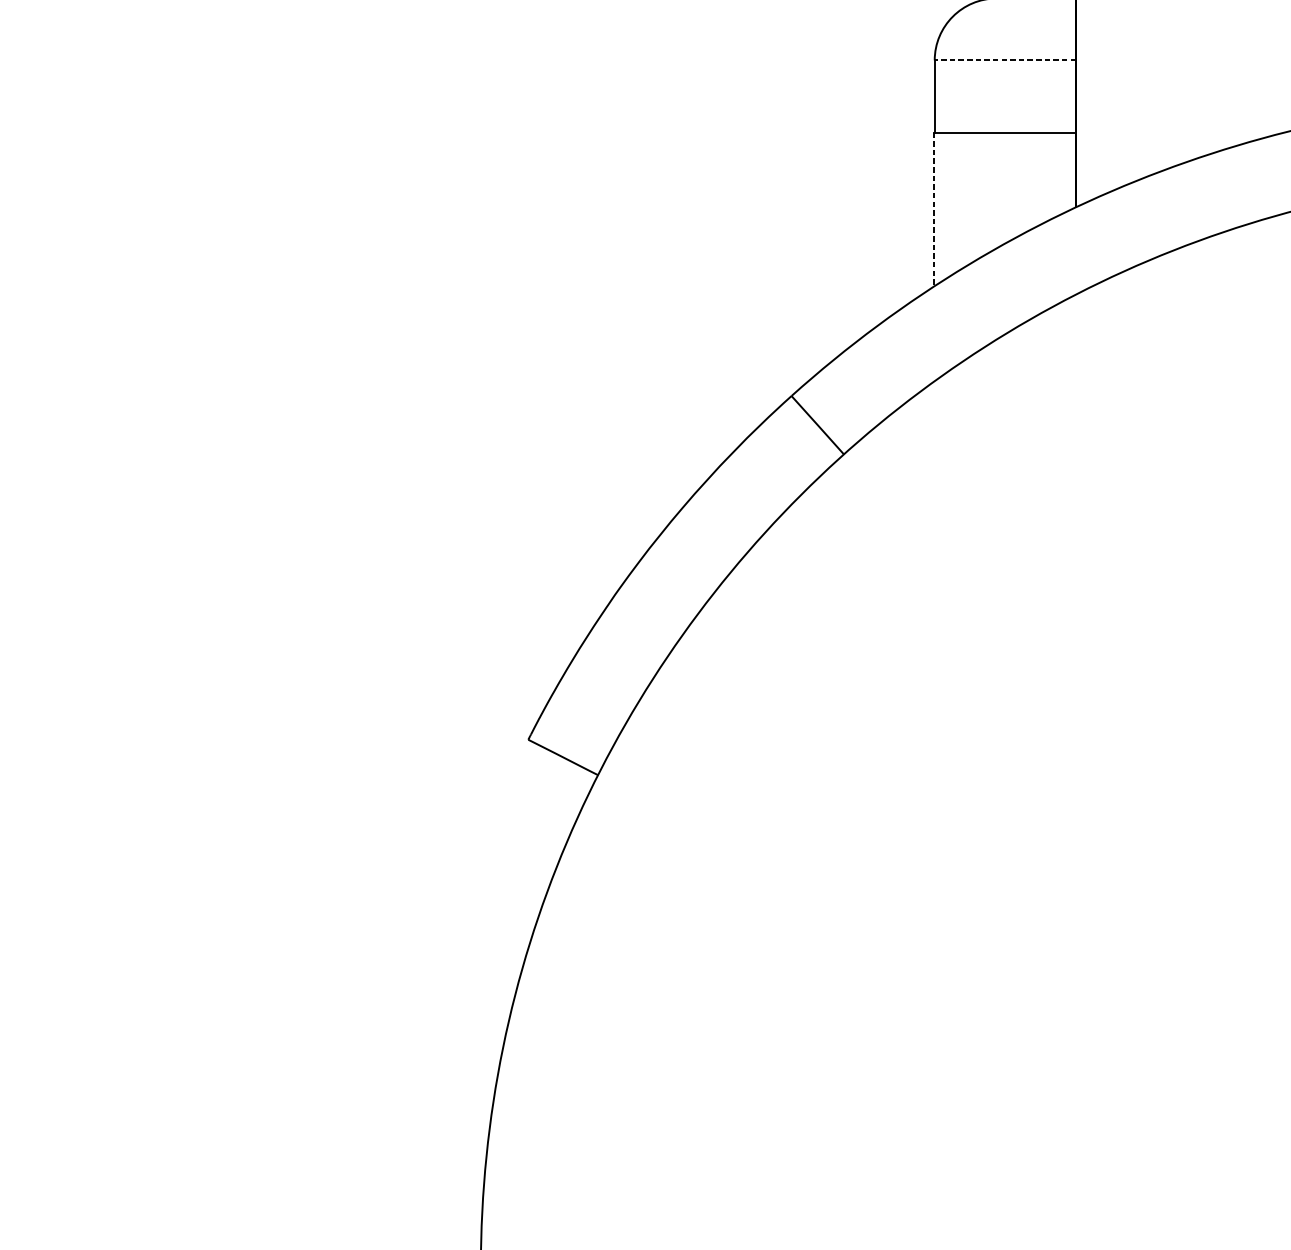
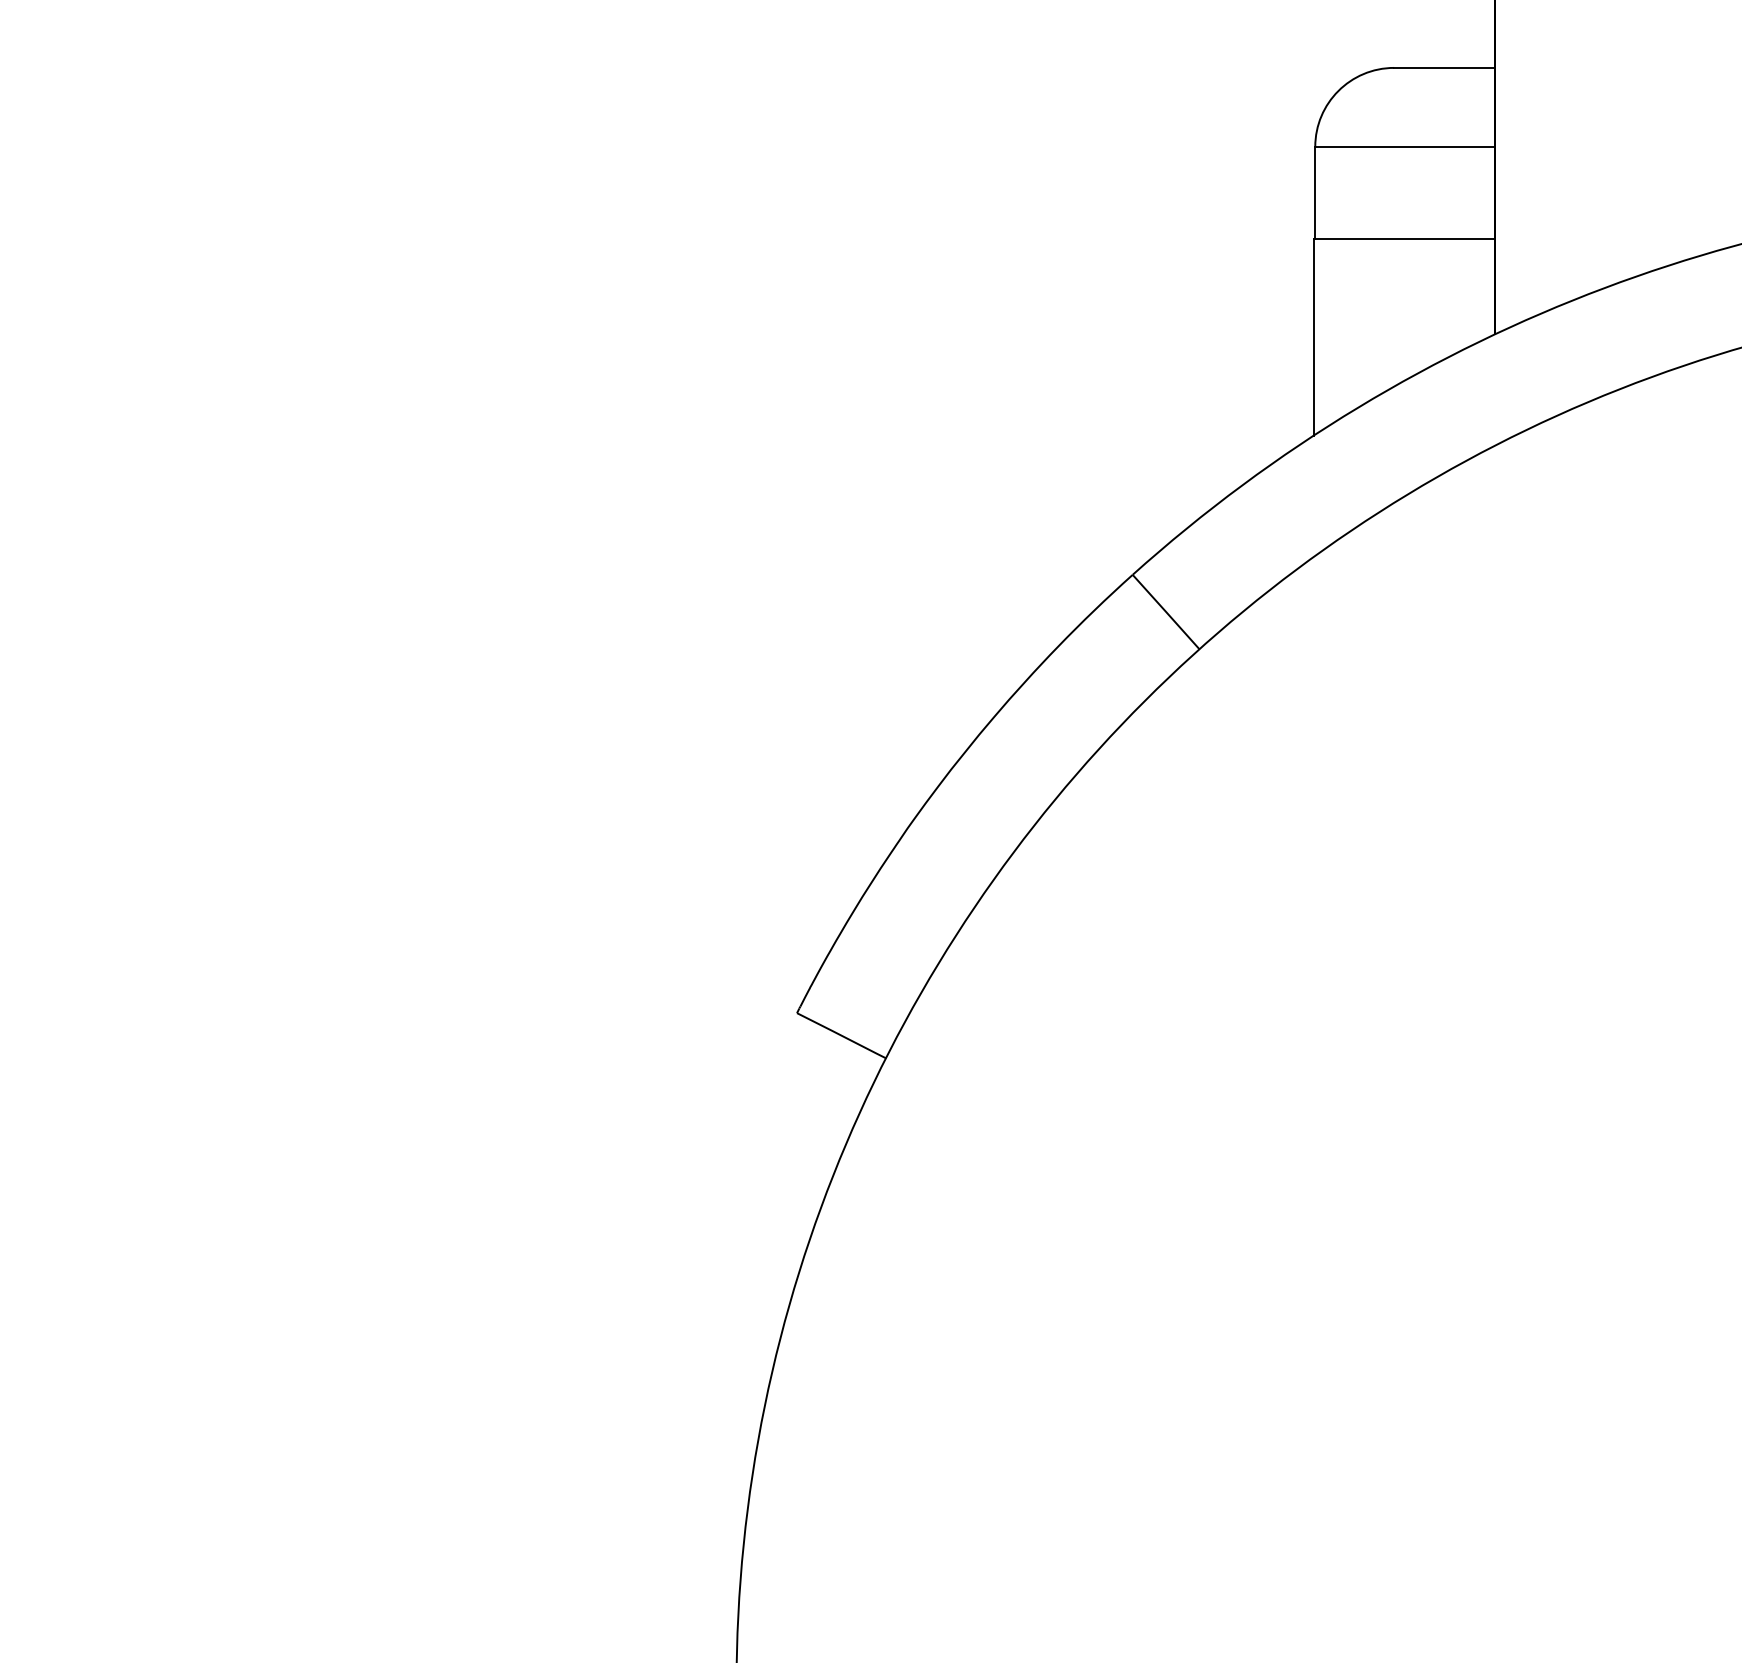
line: (1004, 60) -> (1404, 146), dashed -> solid
line: (933, 209) -> (1313, 337), dashed -> solid

